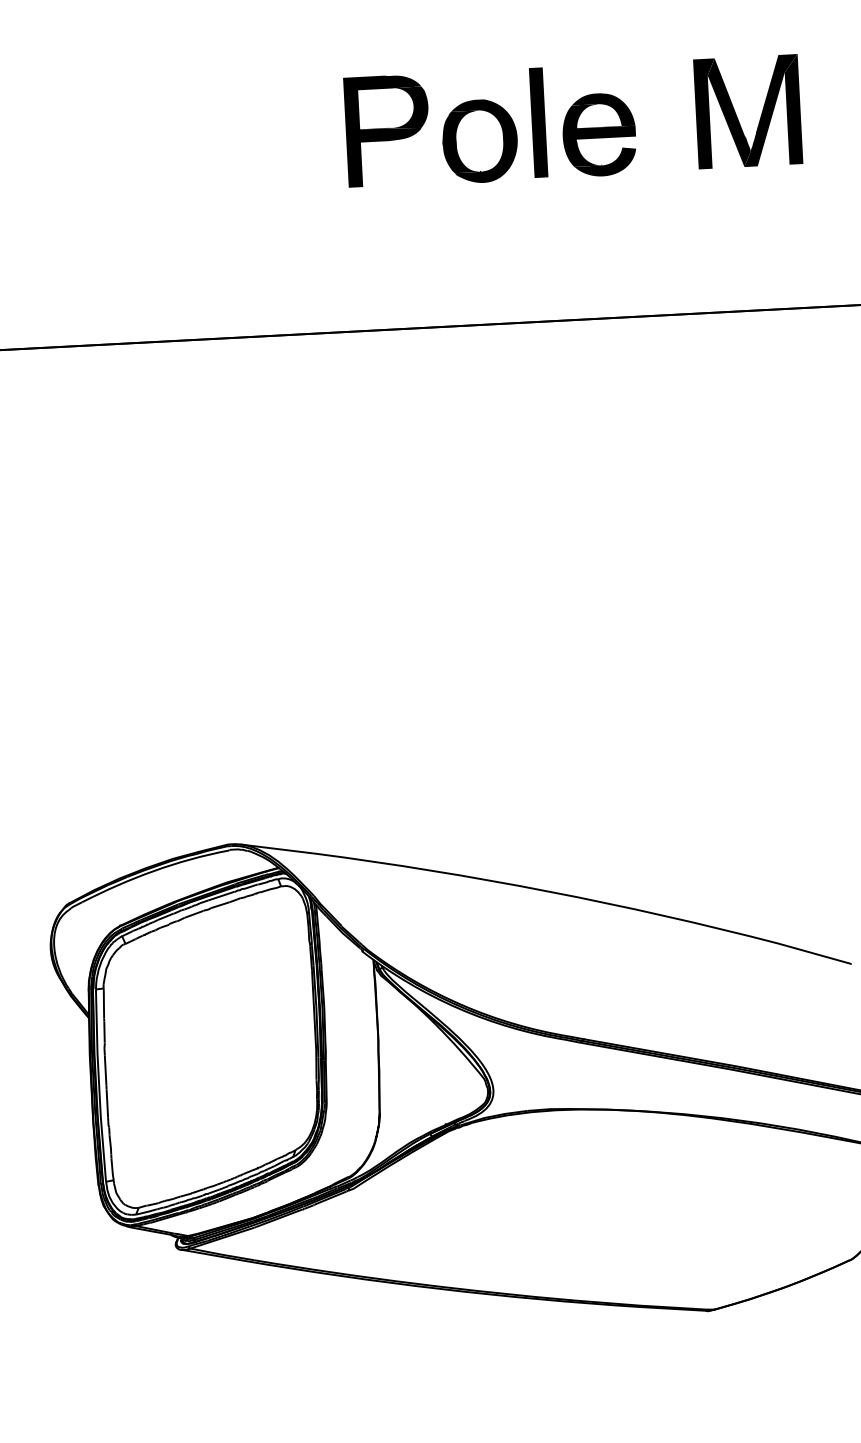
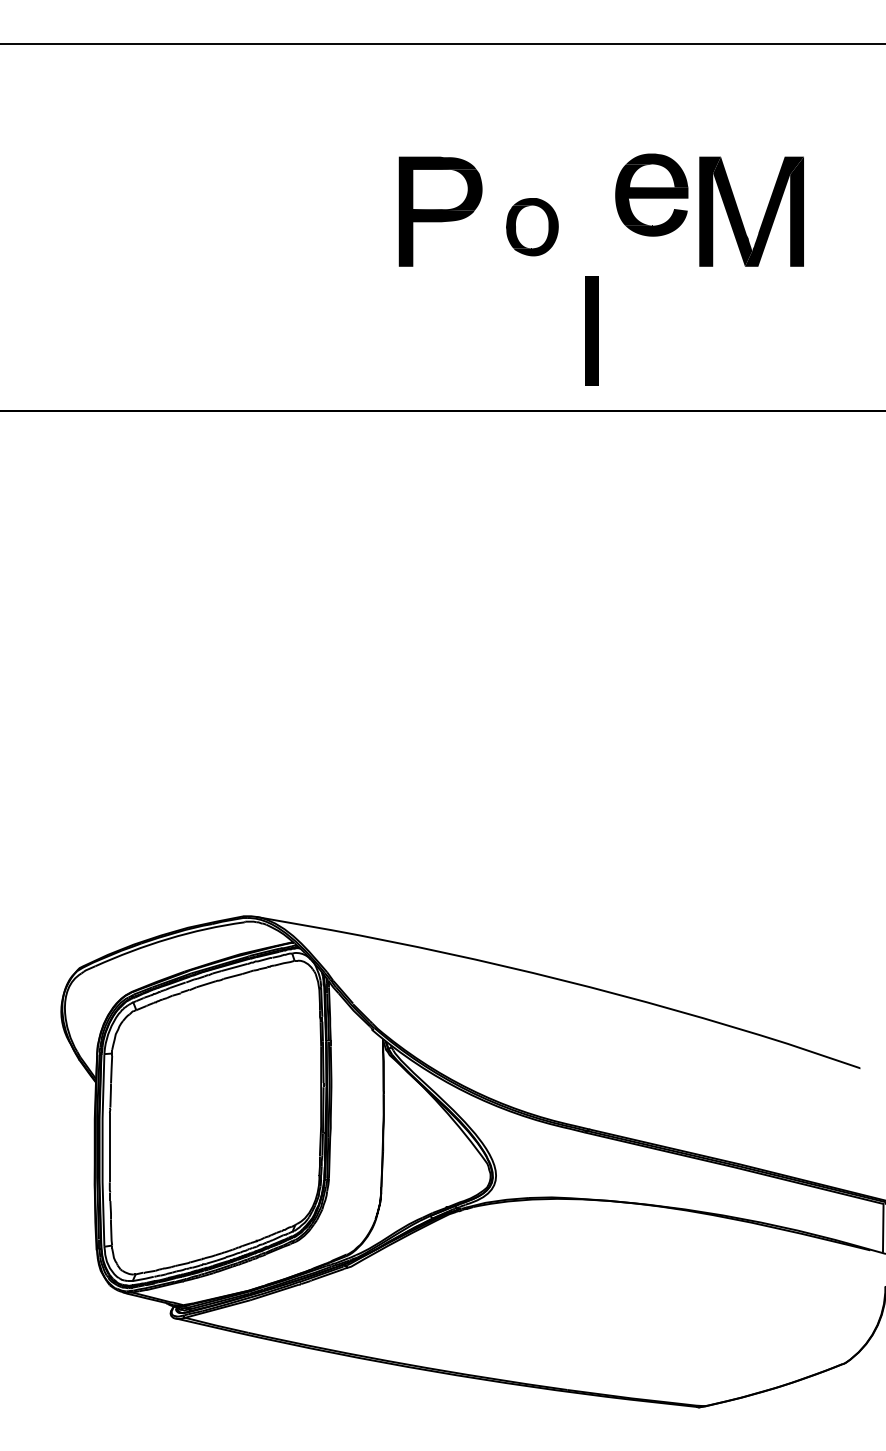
part: (737, 116) -> (740, 215), moved
part: (538, 122) -> (591, 330), moved
part: (599, 134) -> (651, 194), moved
part: (480, 140) -> (532, 226), size x0.7

